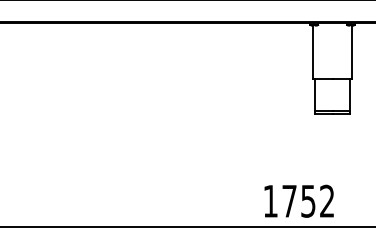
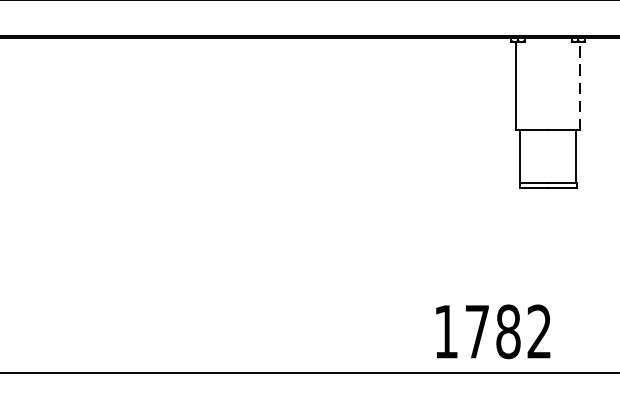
line: (352, 52) -> (581, 86), solid -> dashed
text: (308, 200) -> (508, 330), 1752 -> 1782

